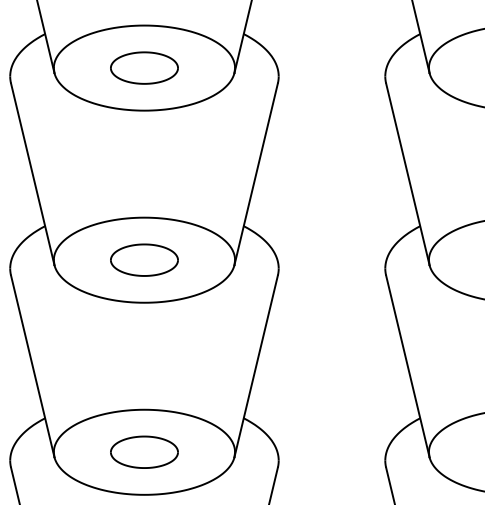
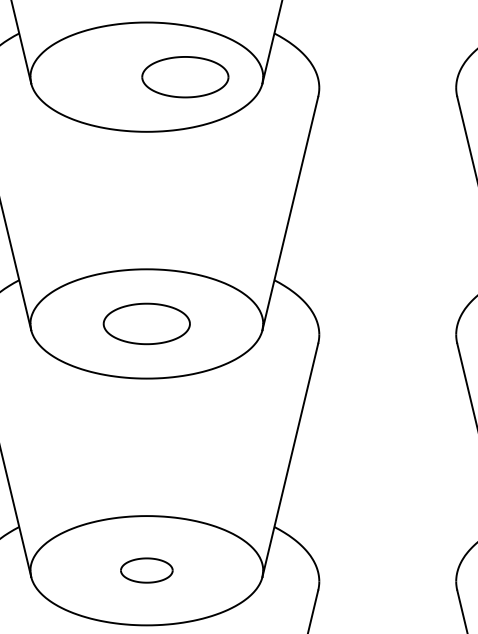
part: (144, 67) -> (185, 76), moved
part: (144, 451) -> (146, 569), size x0.6

